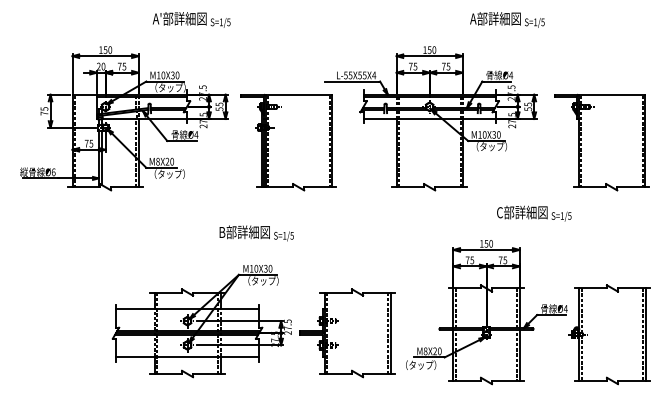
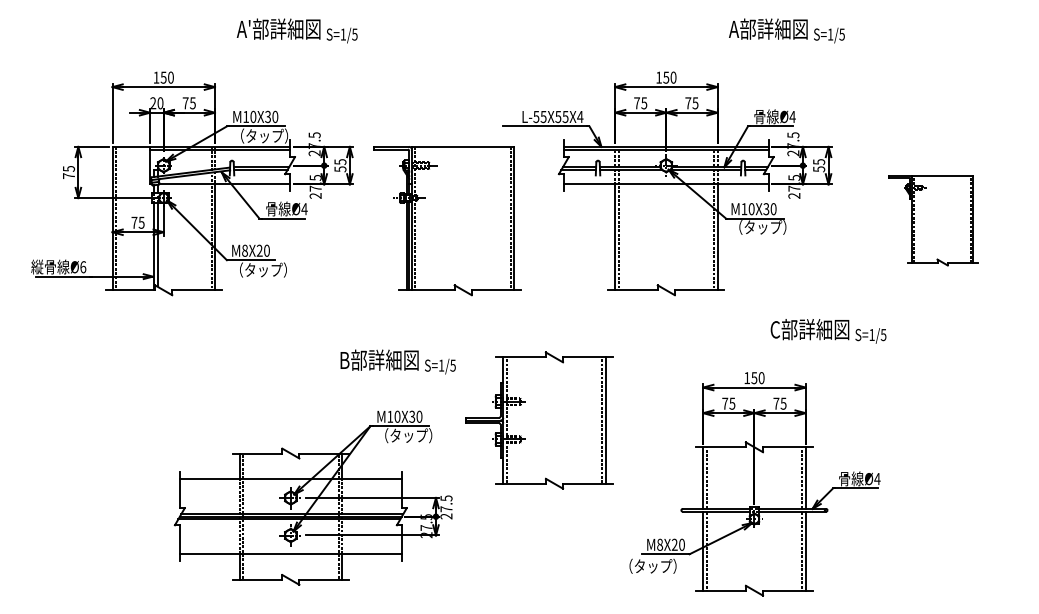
part: (601, 142) -> (932, 220), size x0.6
part: (347, 333) -> (538, 420), moved
part: (609, 334) -> (945, 518), removed

